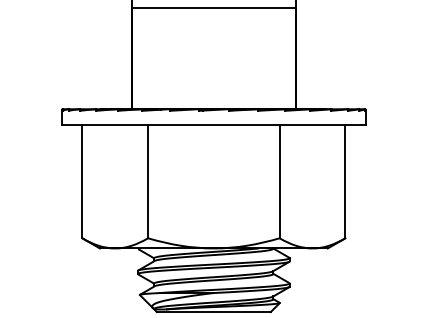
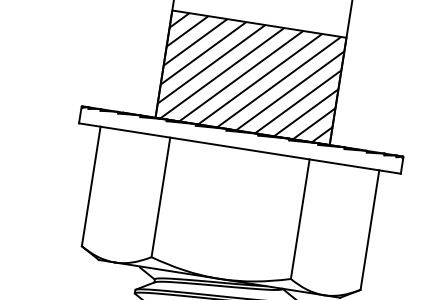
hatch: (213, 58) -> (250, 77), added

